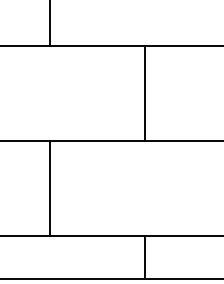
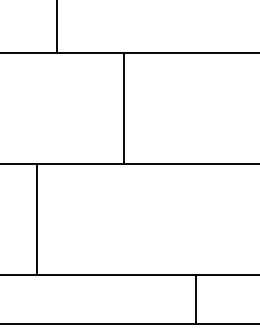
line: (145, 93) -> (124, 108), moved
line: (49, 188) -> (37, 218), moved
line: (145, 257) -> (196, 299), moved

